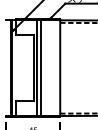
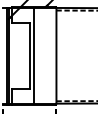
line: (41, 68) -> (37, 56), removed

